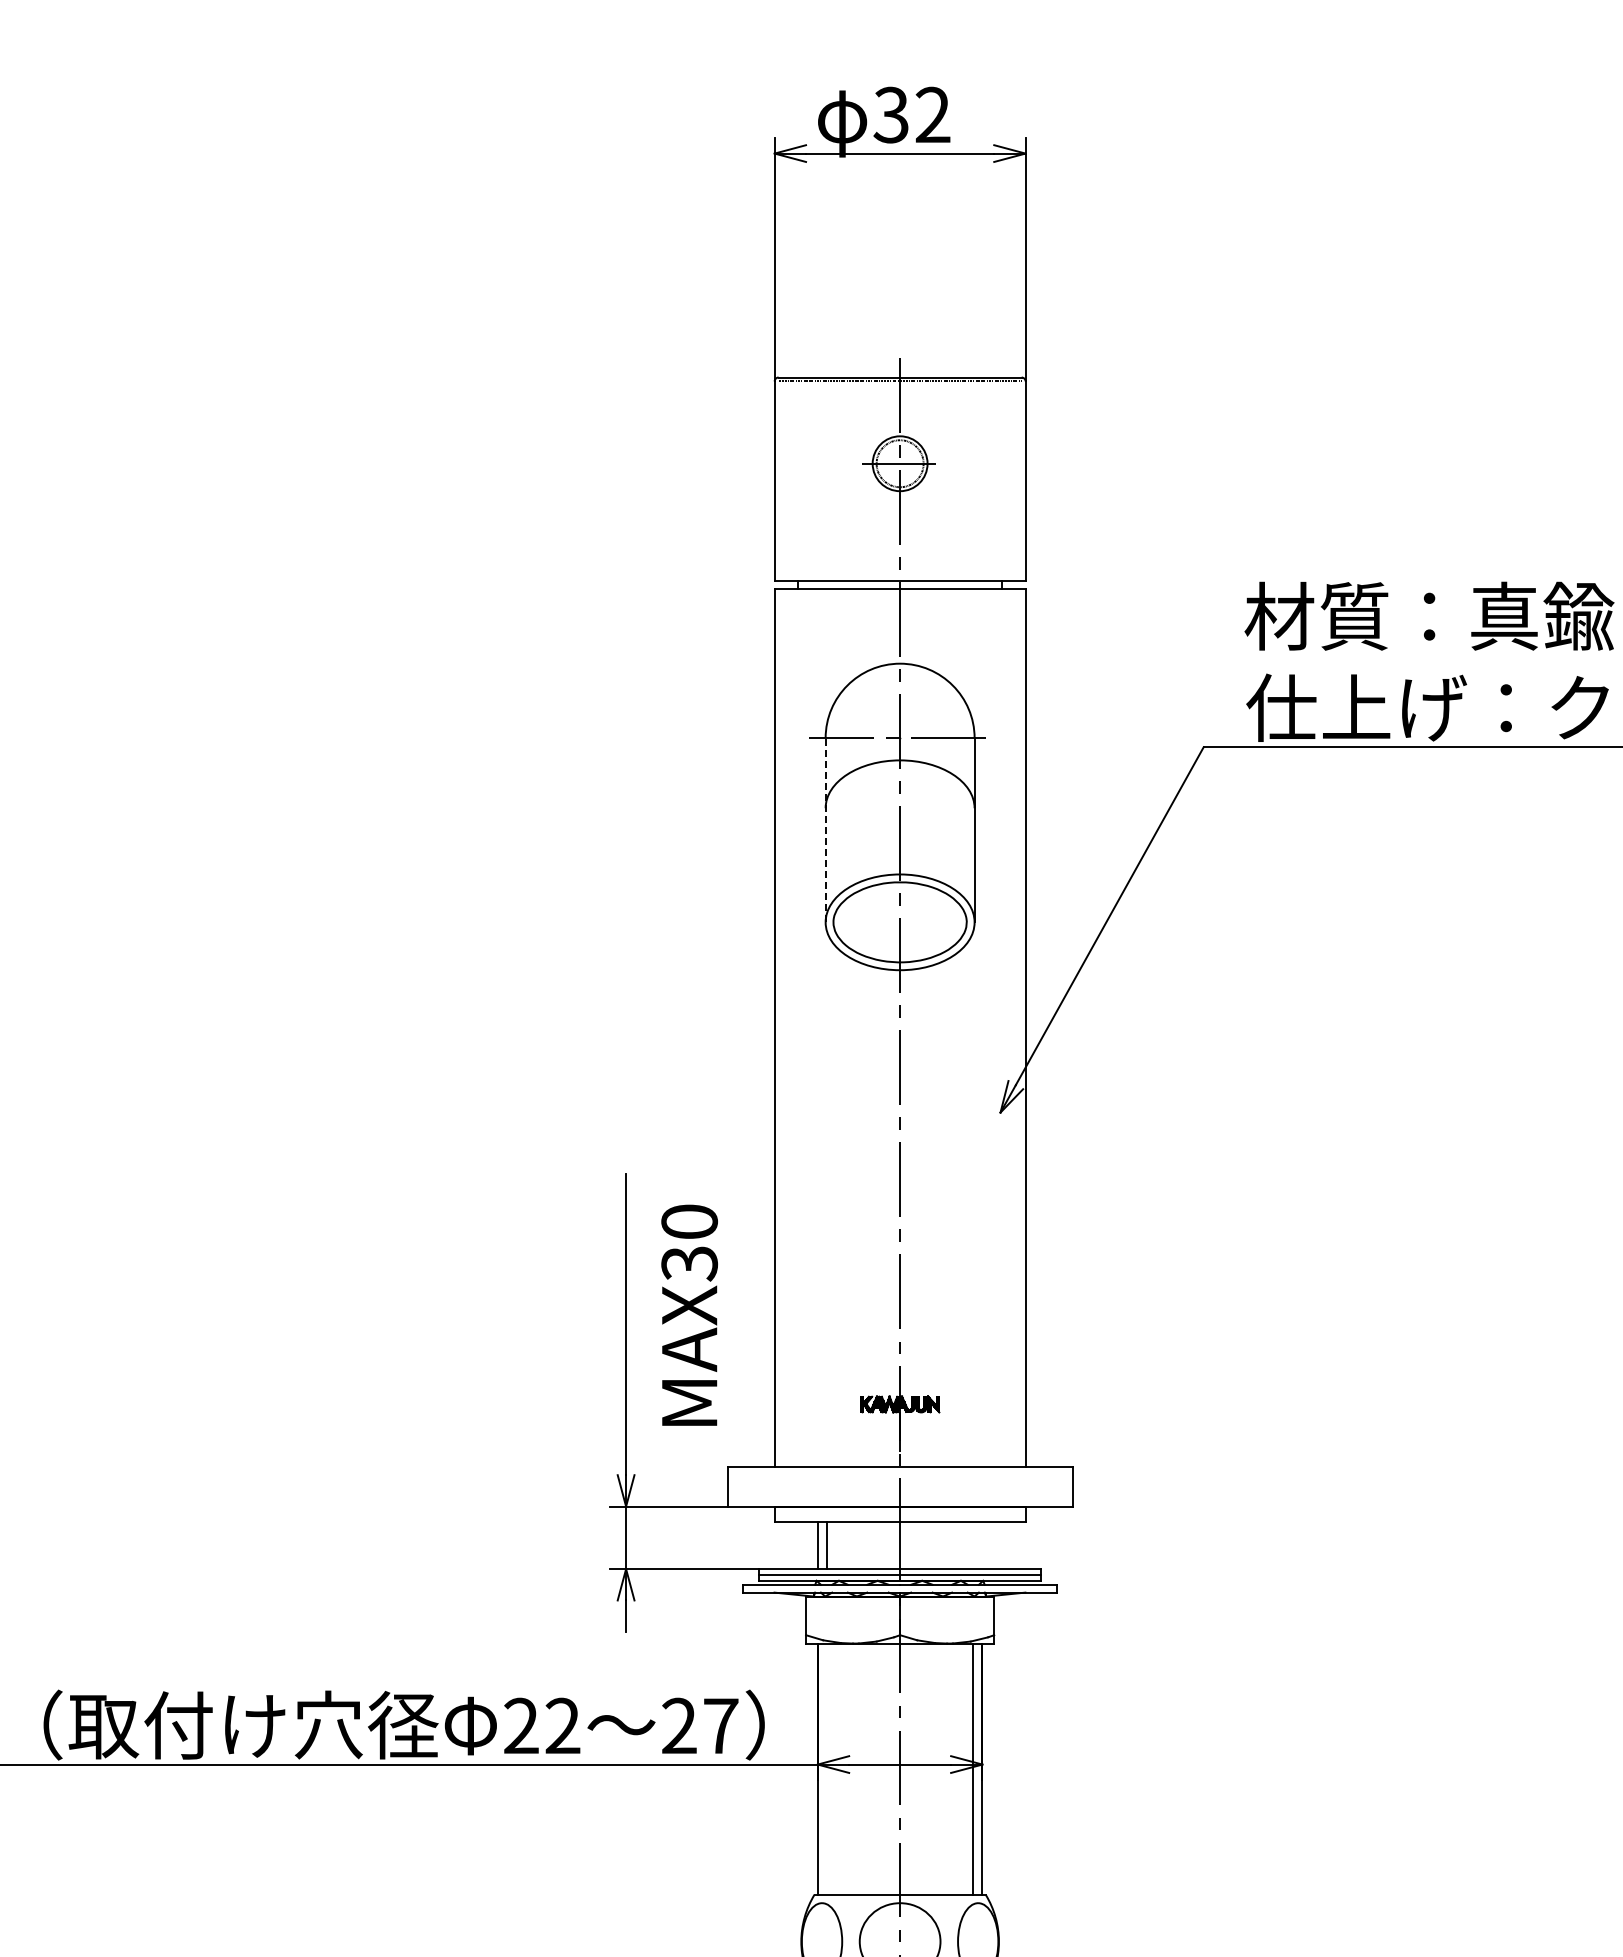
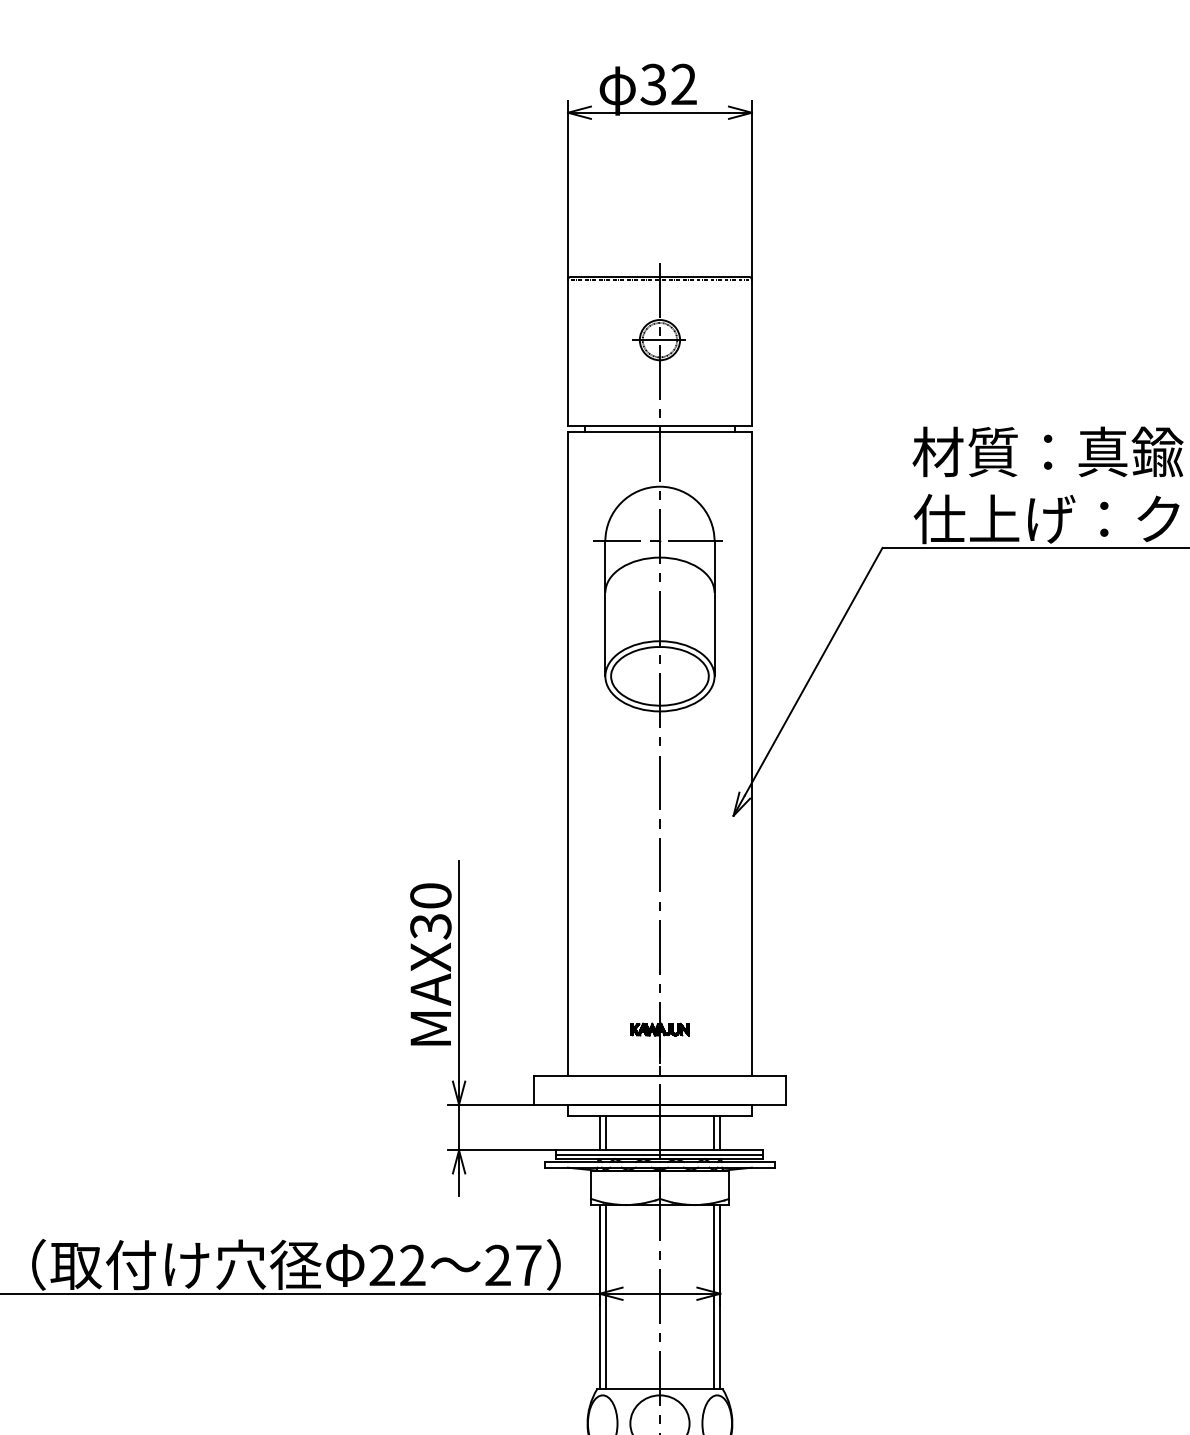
line: (825, 829) -> (605, 608), dashed -> solid
text: (689, 1314) -> (430, 963), moved
line: (973, 1545) -> (713, 1133), added
line: (982, 1545) -> (720, 1133), added
line: (826, 1768) -> (605, 1296), added

